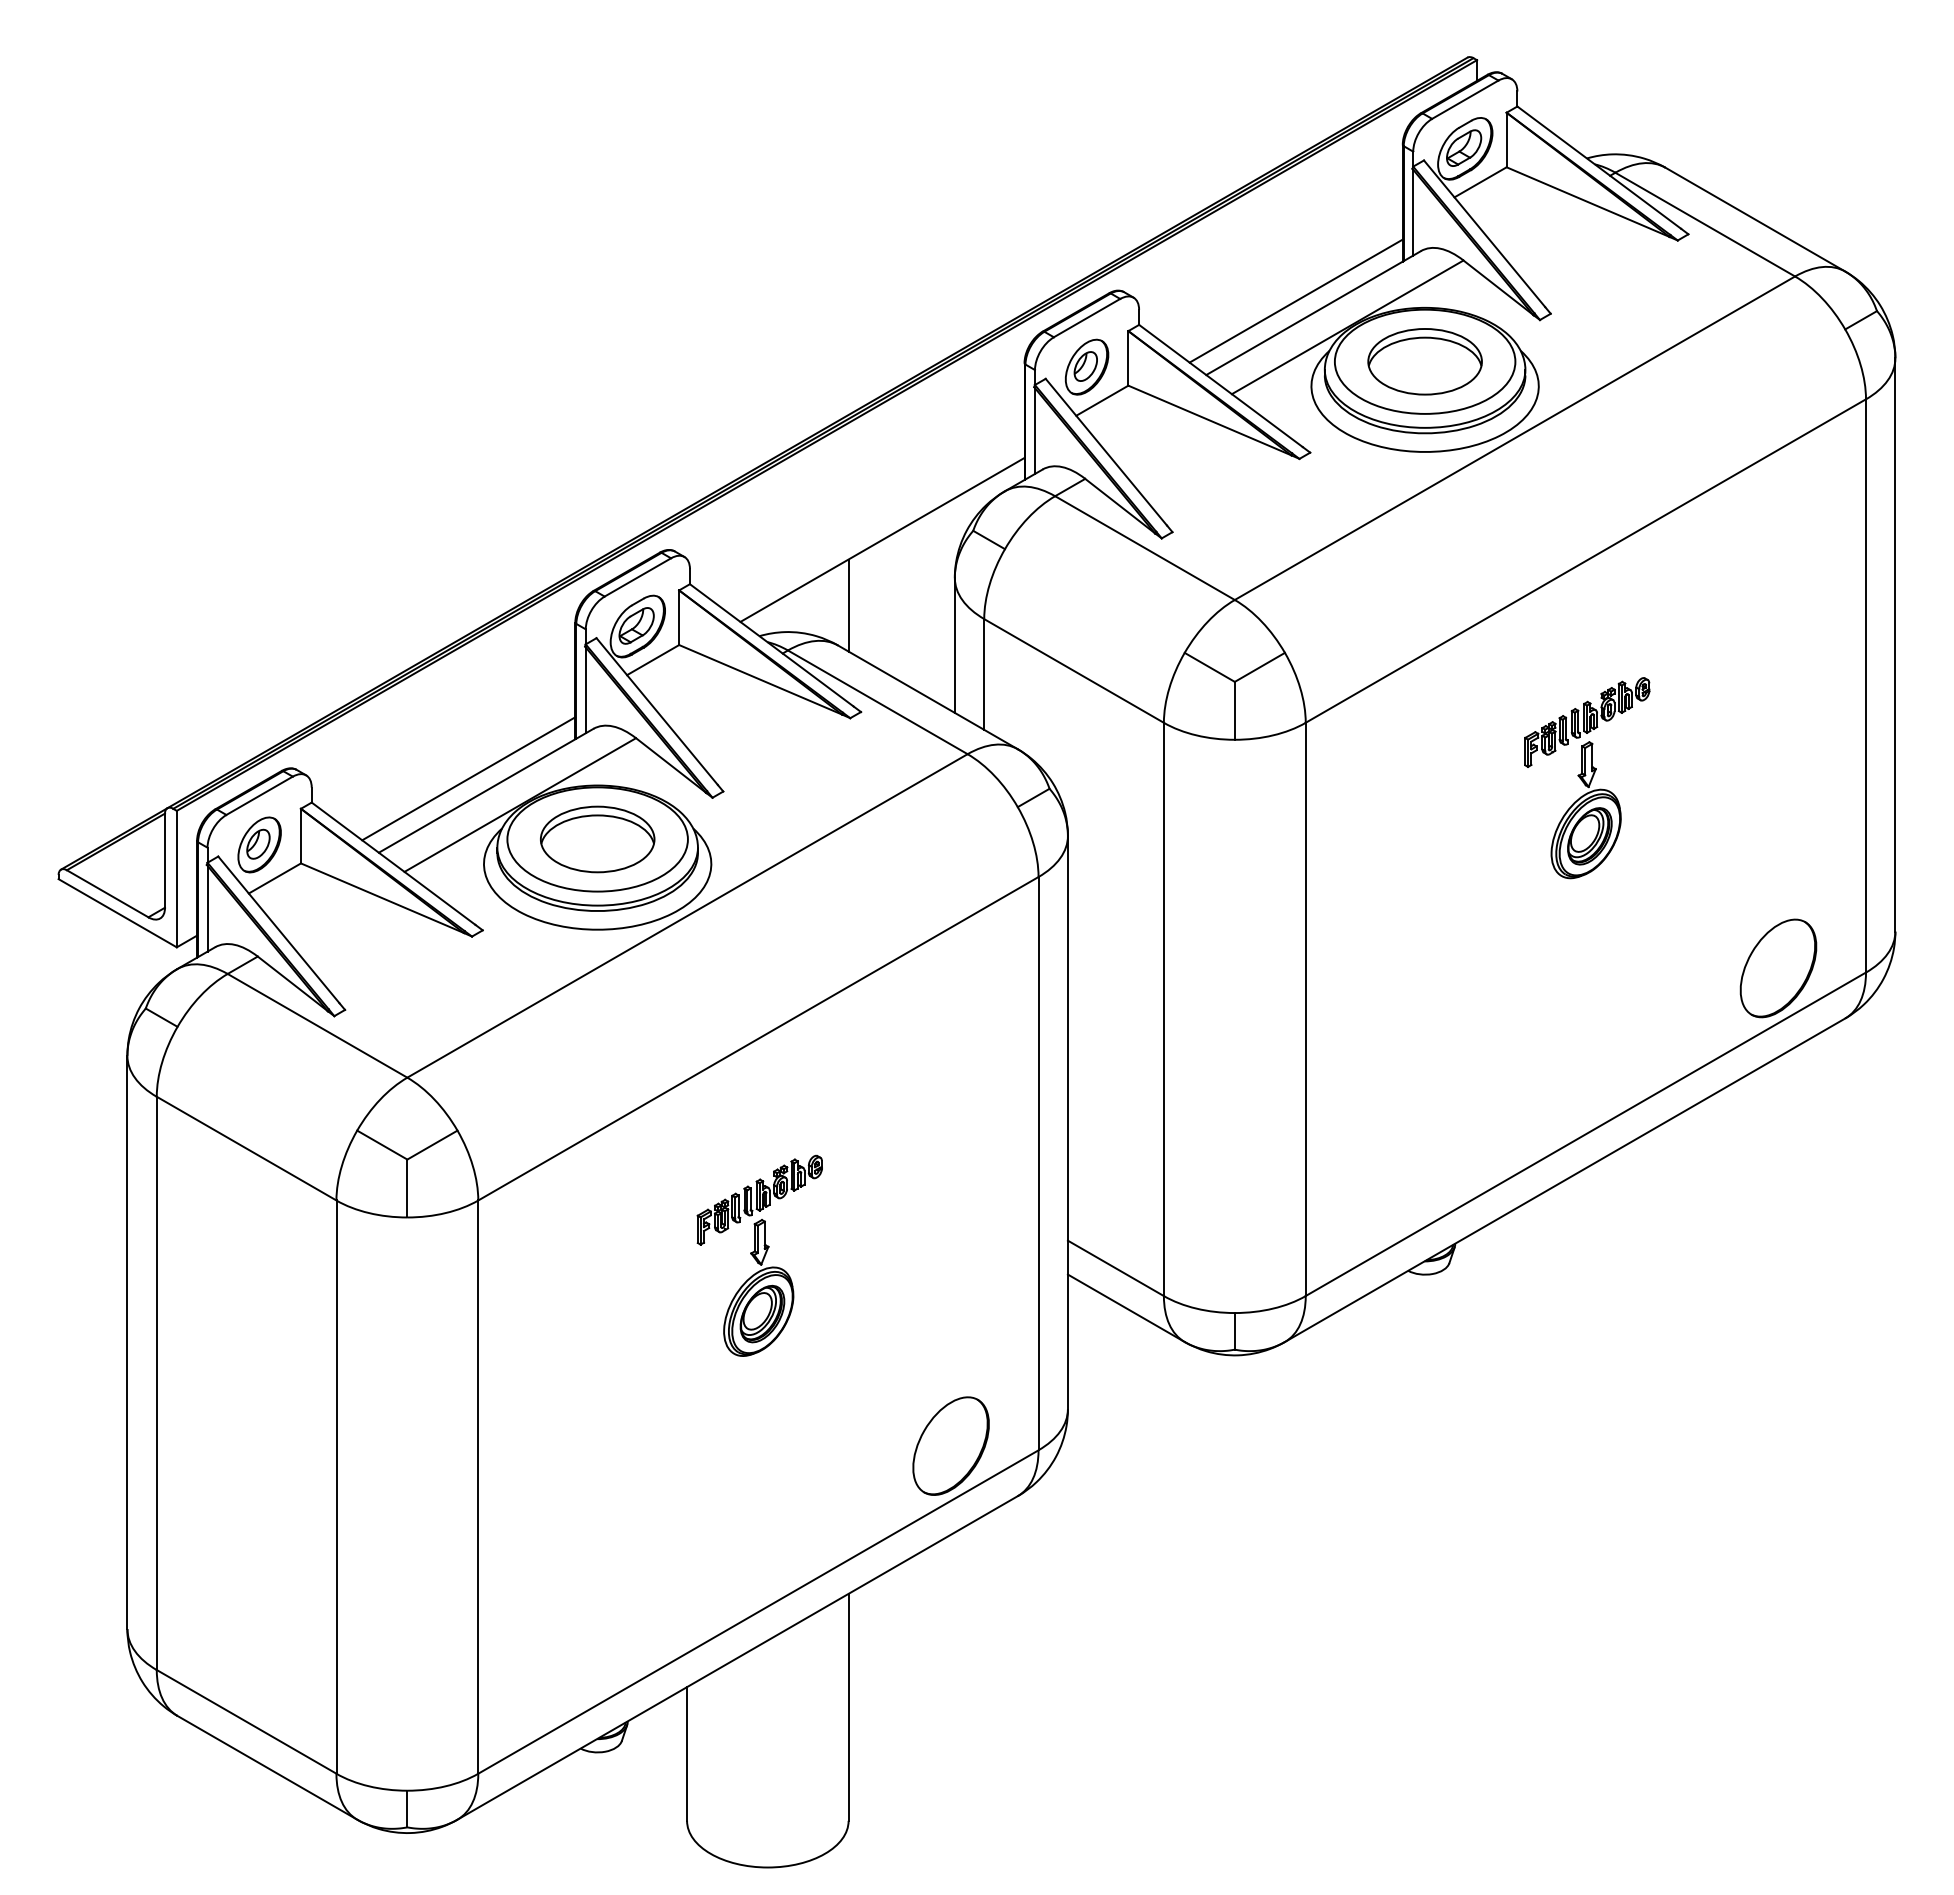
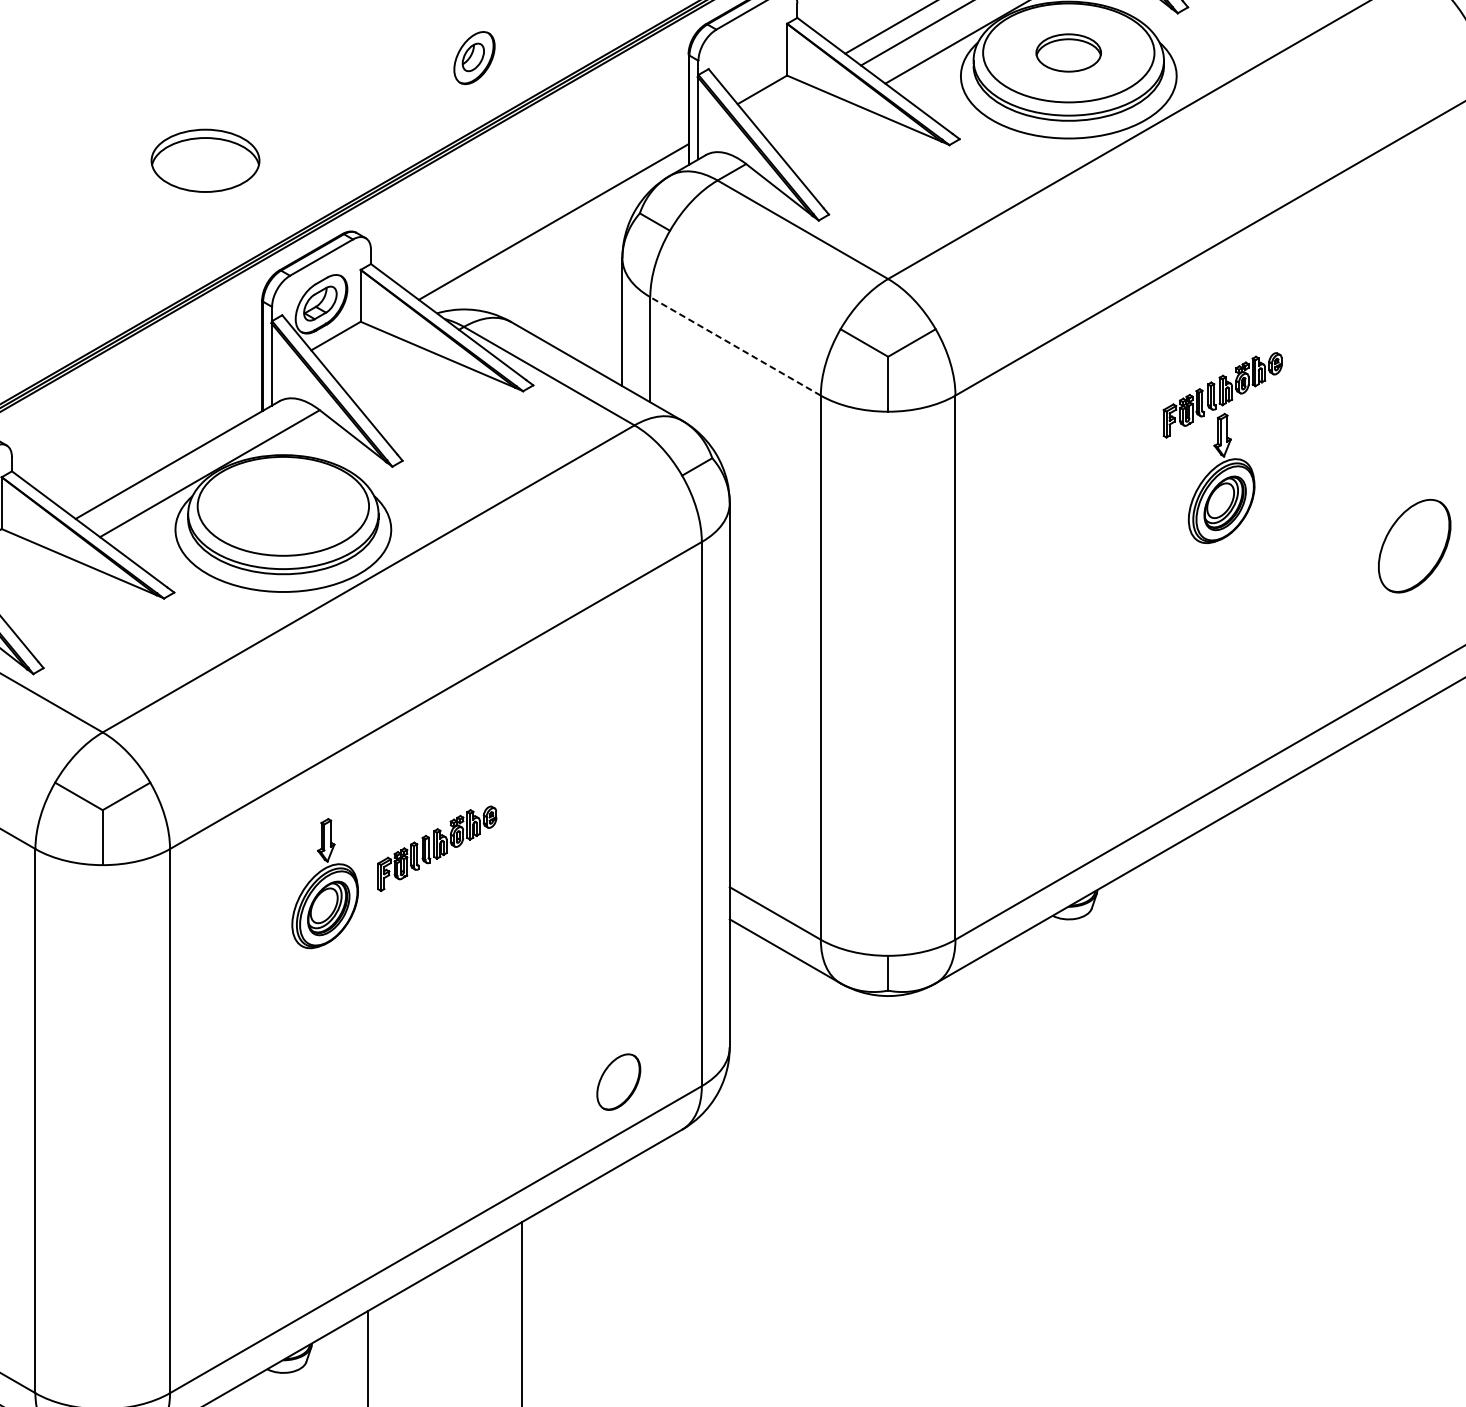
part: (1424, 361) -> (1068, 52), size x0.6
part: (1087, 366) -> (474, 57), moved
line: (848, 605) -> (521, 284), removed
line: (1074, 670) -> (735, 345), solid -> dashed
line: (468, 778) -> (160, 448), removed
part: (597, 839) -> (205, 160), moved
part: (1778, 968) -> (1414, 546), moved
part: (758, 1287) -> (324, 883), moved
part: (950, 1445) -> (618, 1081), size x0.6

